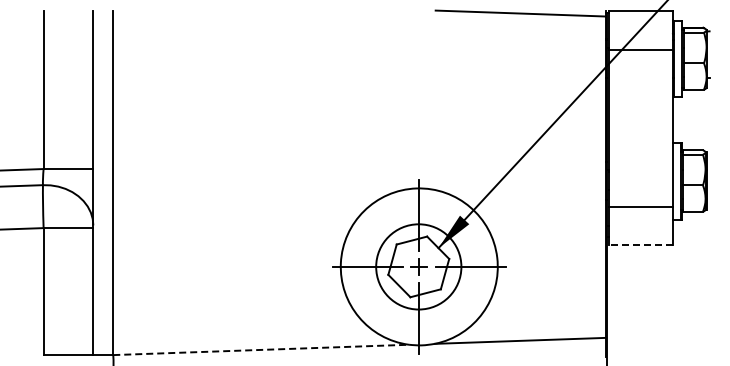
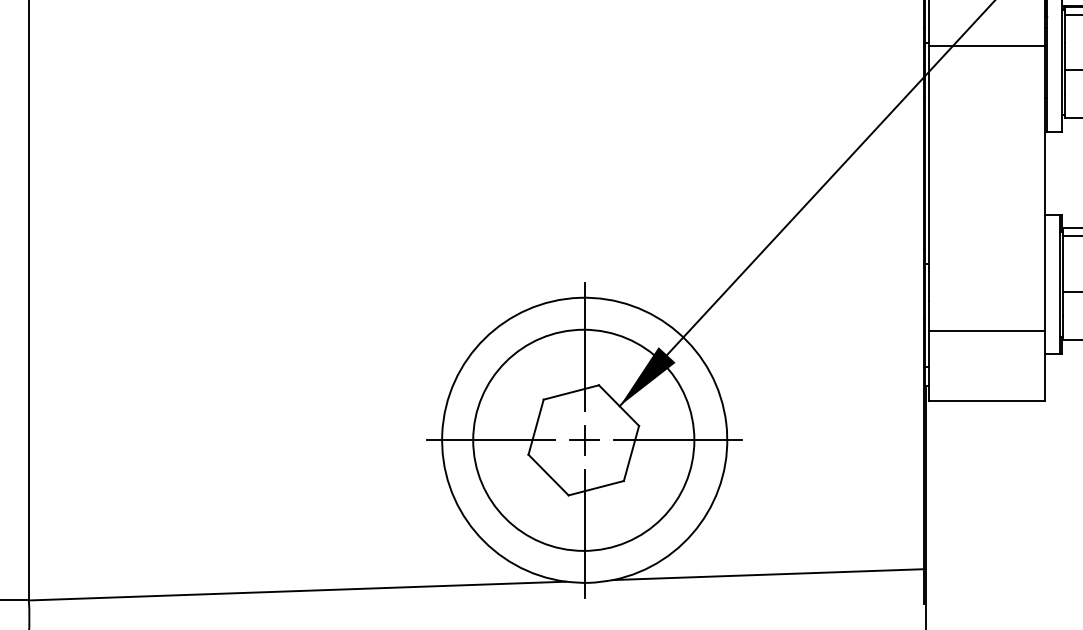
line: (640, 245) -> (986, 401), dashed -> solid
circle: (418, 266) -> (583, 439), size x1.43
line: (261, 349) -> (298, 590), dashed -> solid

